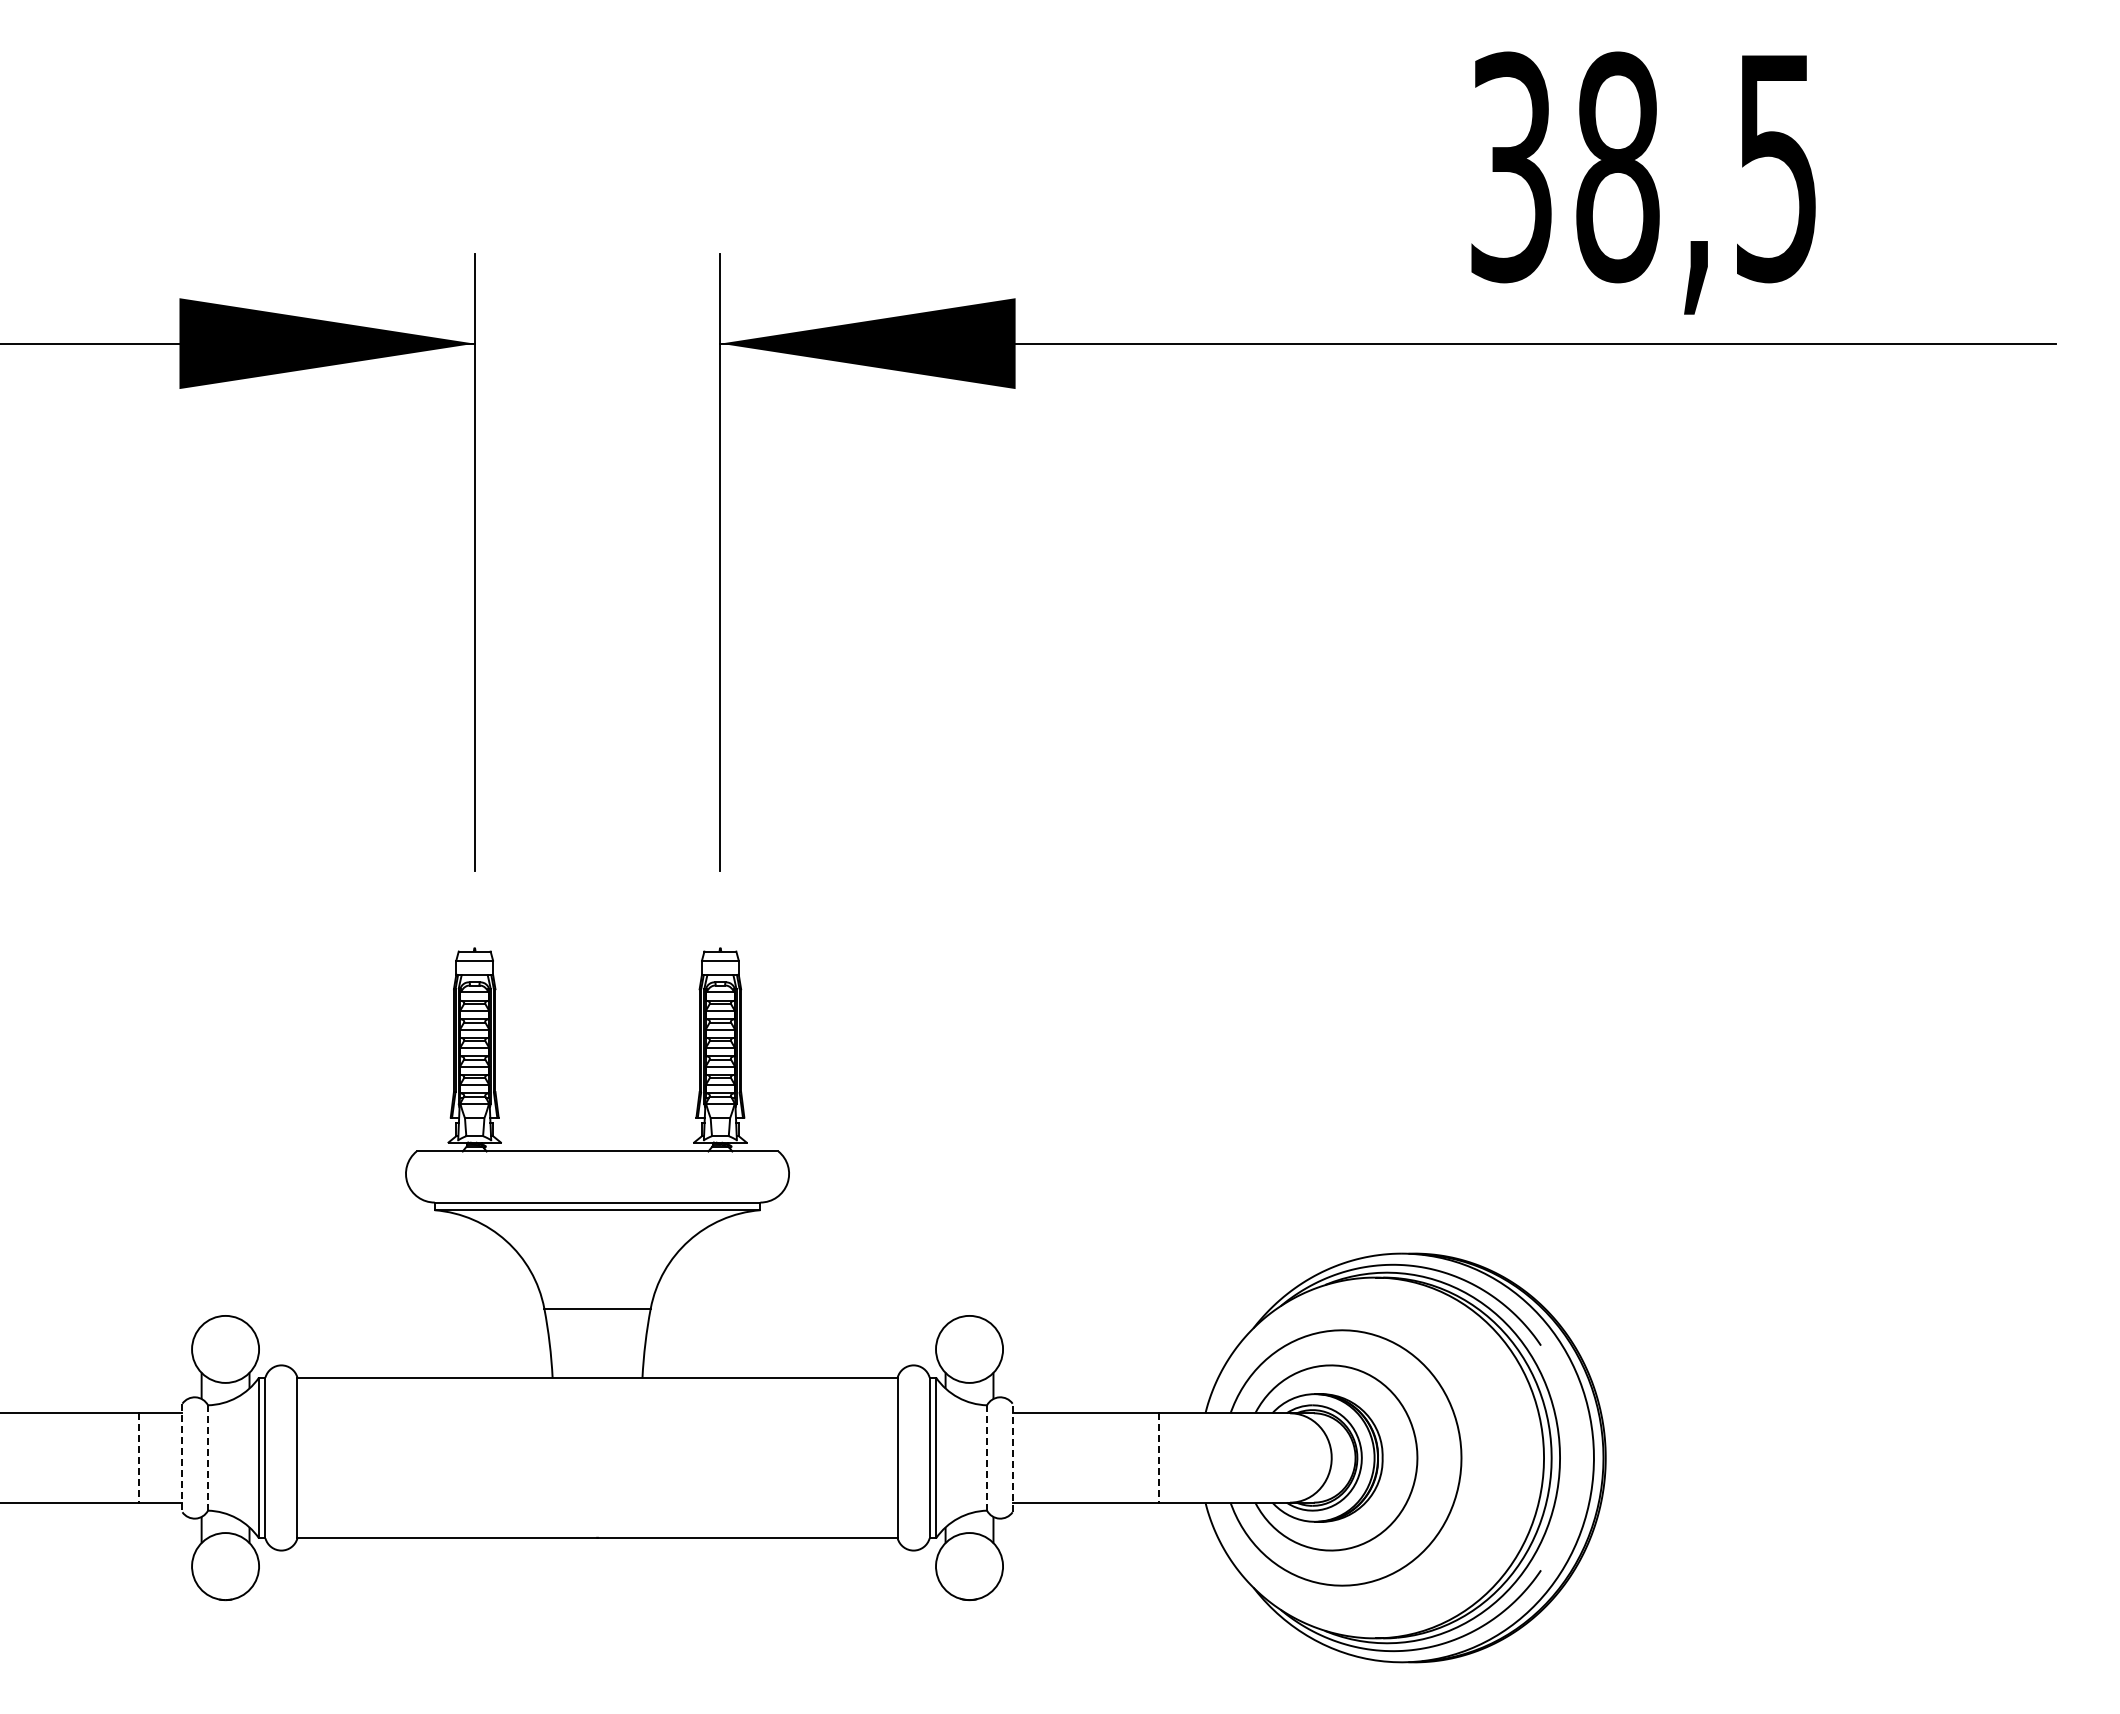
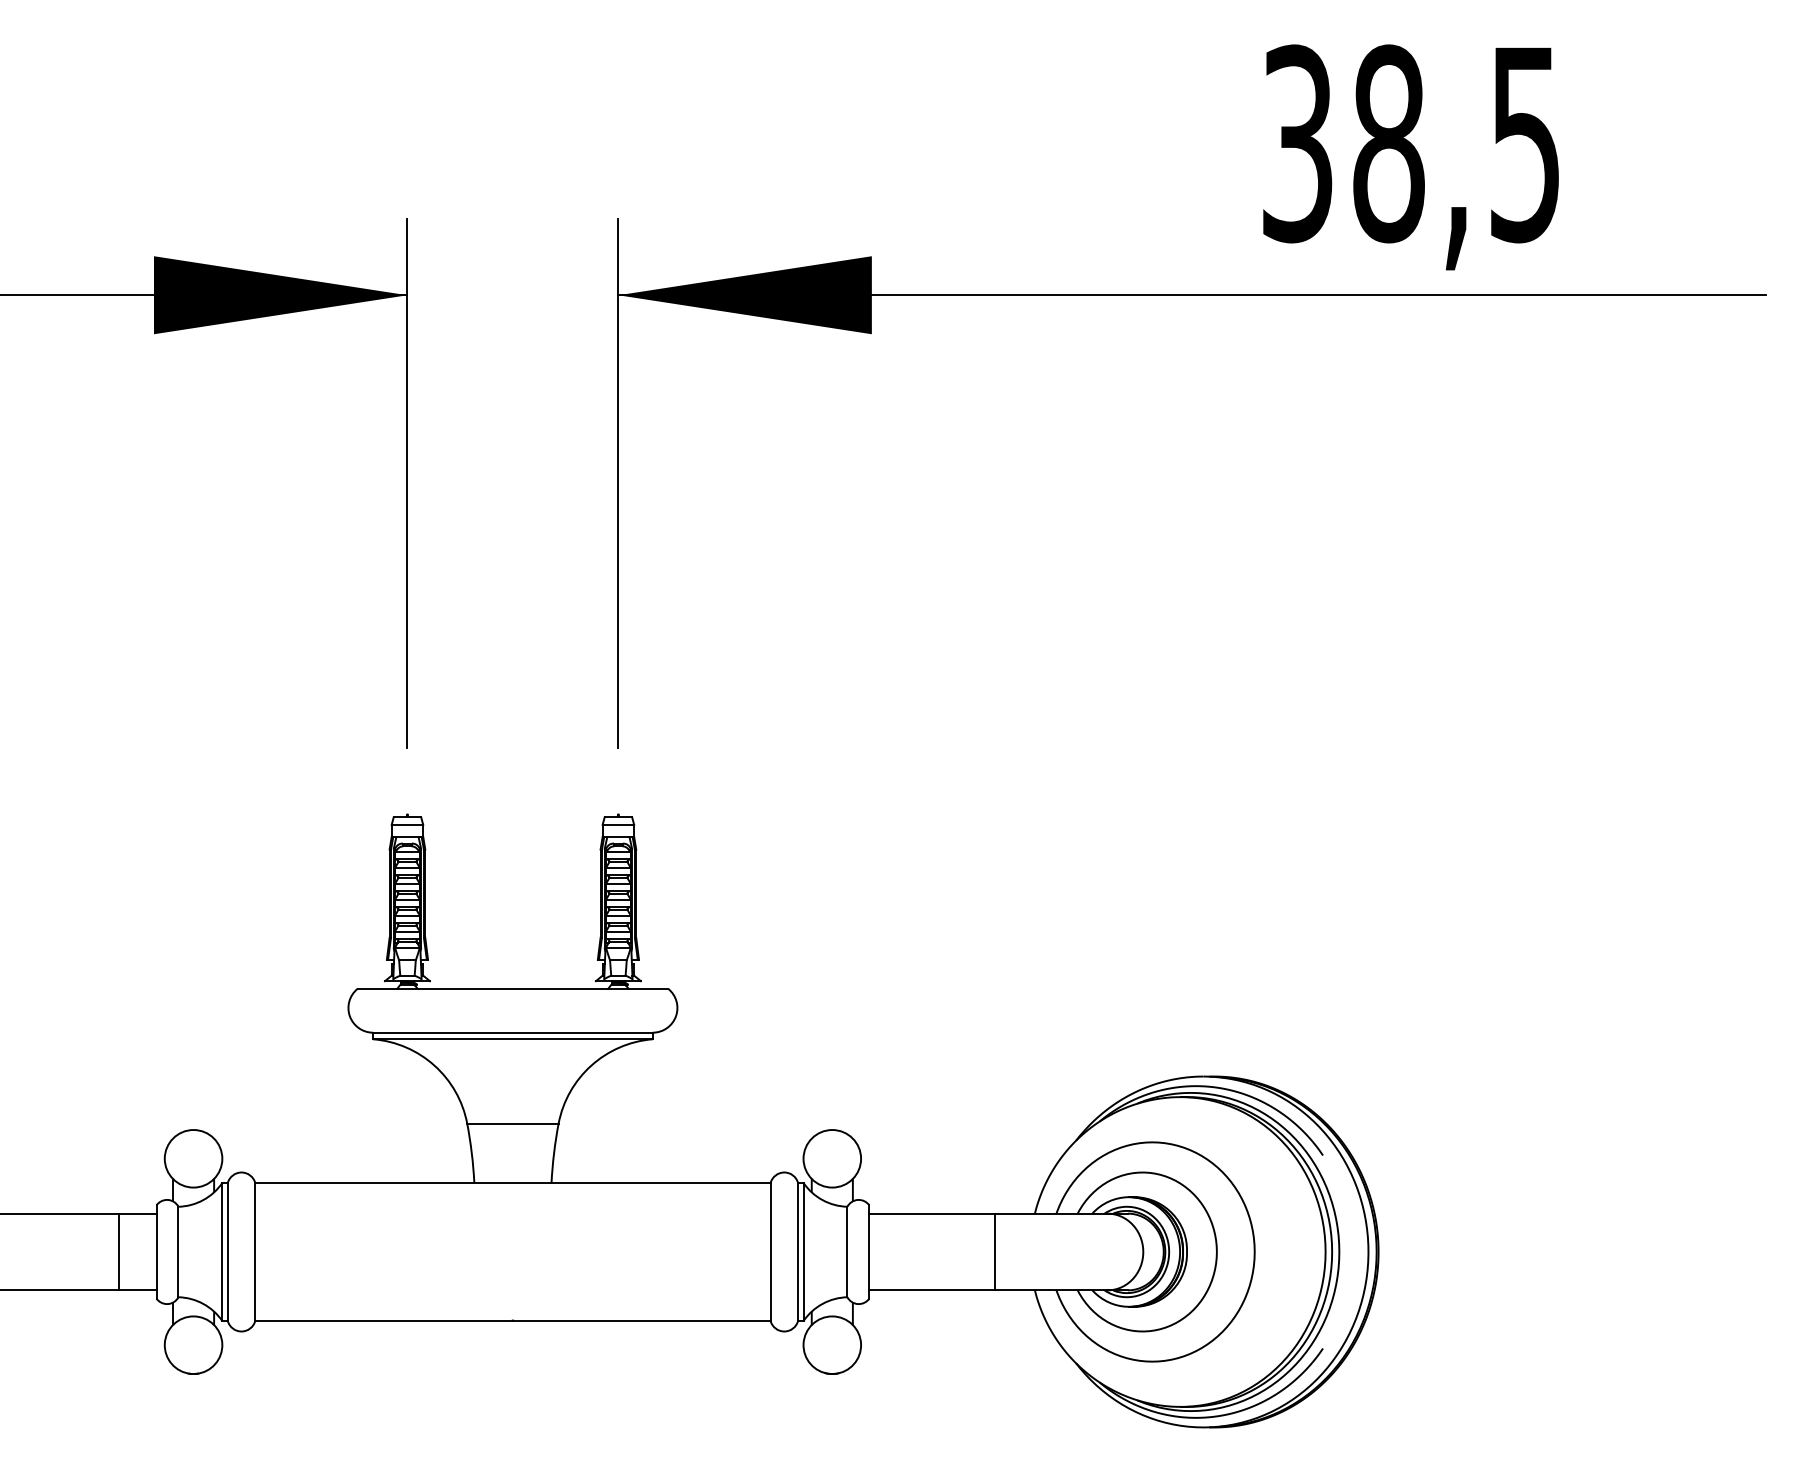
line: (138, 1457) -> (118, 1251), dashed -> solid
line: (208, 1457) -> (178, 1251), dashed -> solid
line: (987, 1457) -> (847, 1251), dashed -> solid
line: (1012, 1457) -> (869, 1251), dashed -> solid
line: (1158, 1457) -> (994, 1251), dashed -> solid
line: (182, 1458) -> (156, 1252), dashed -> solid

